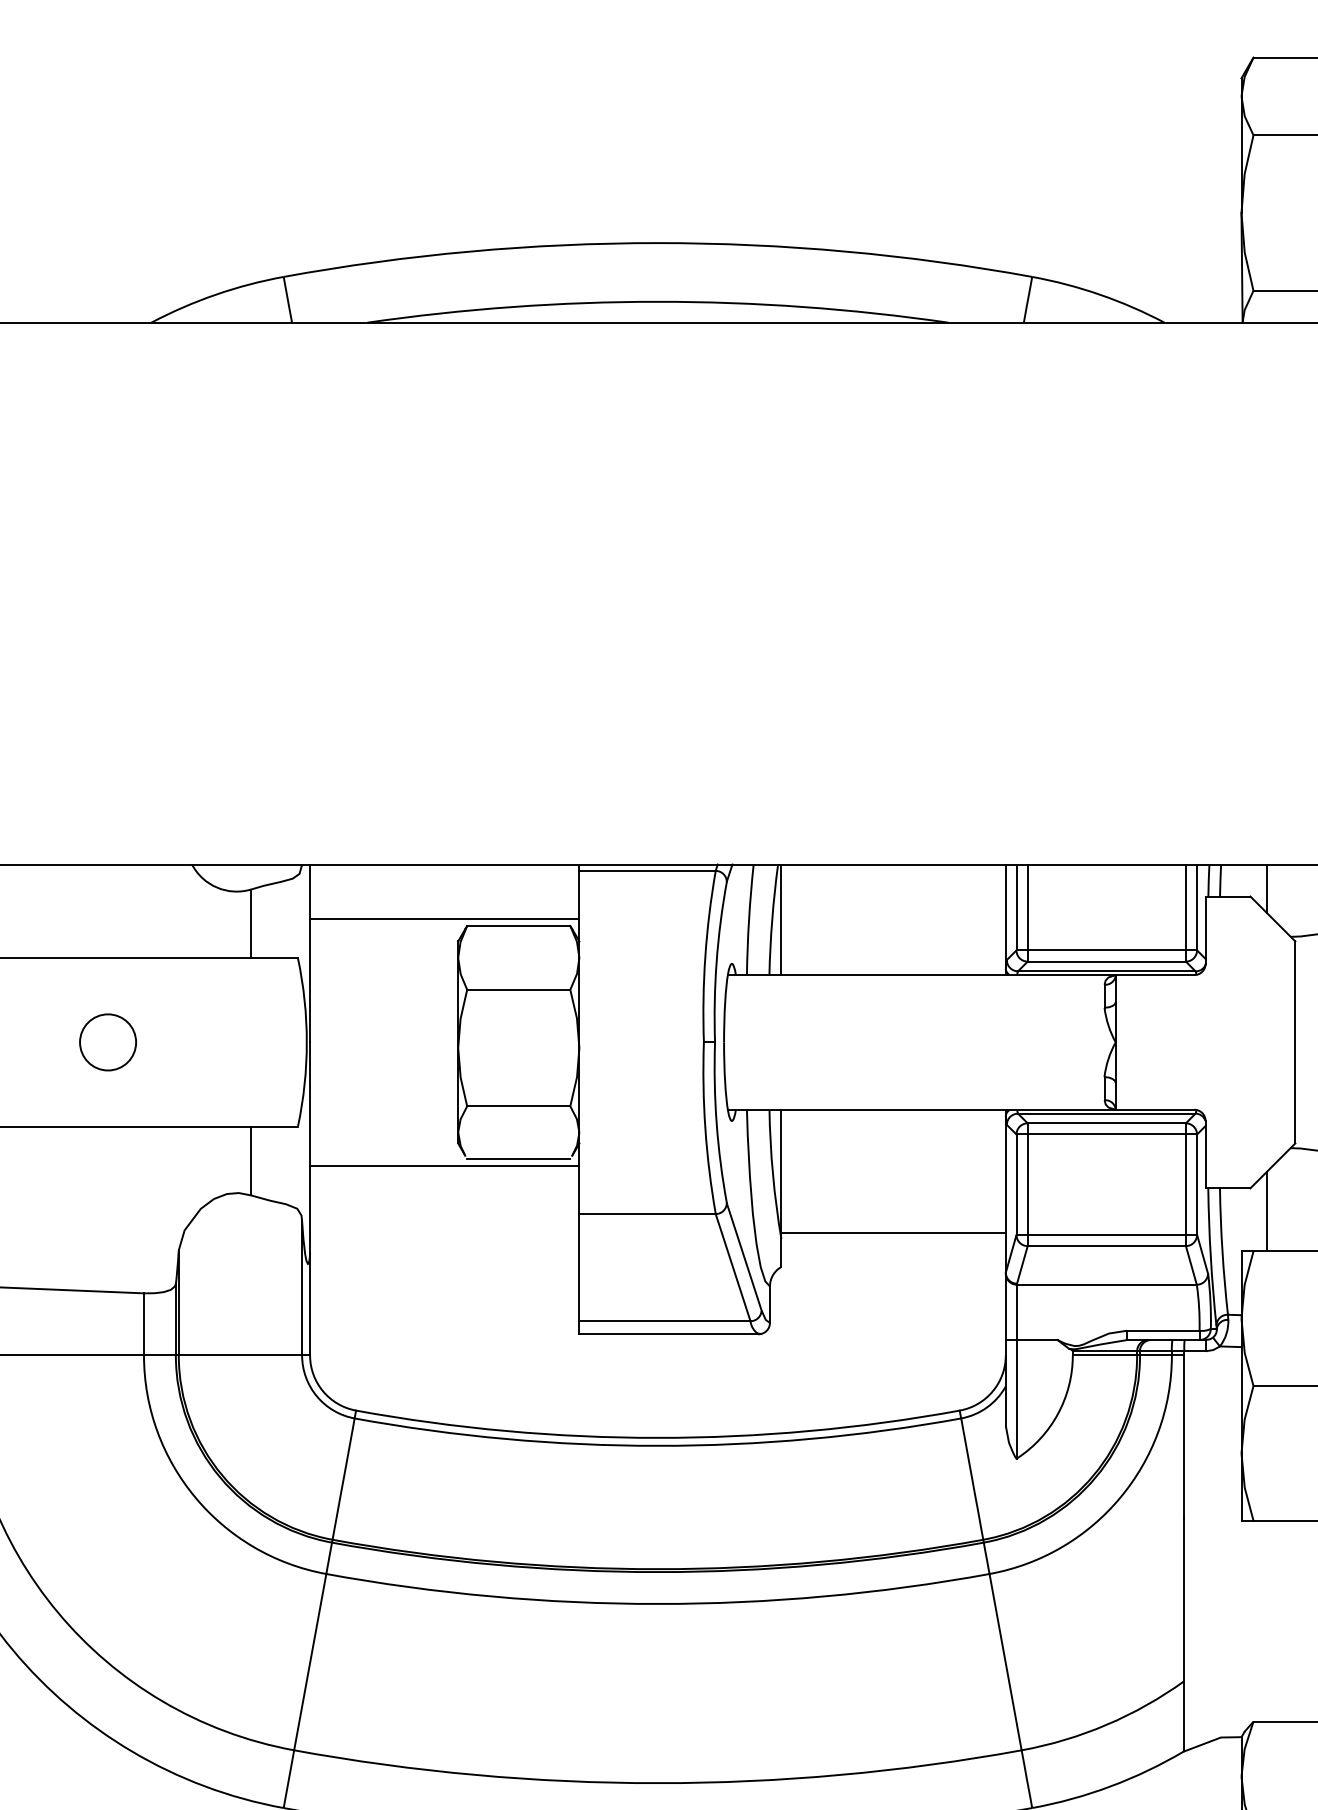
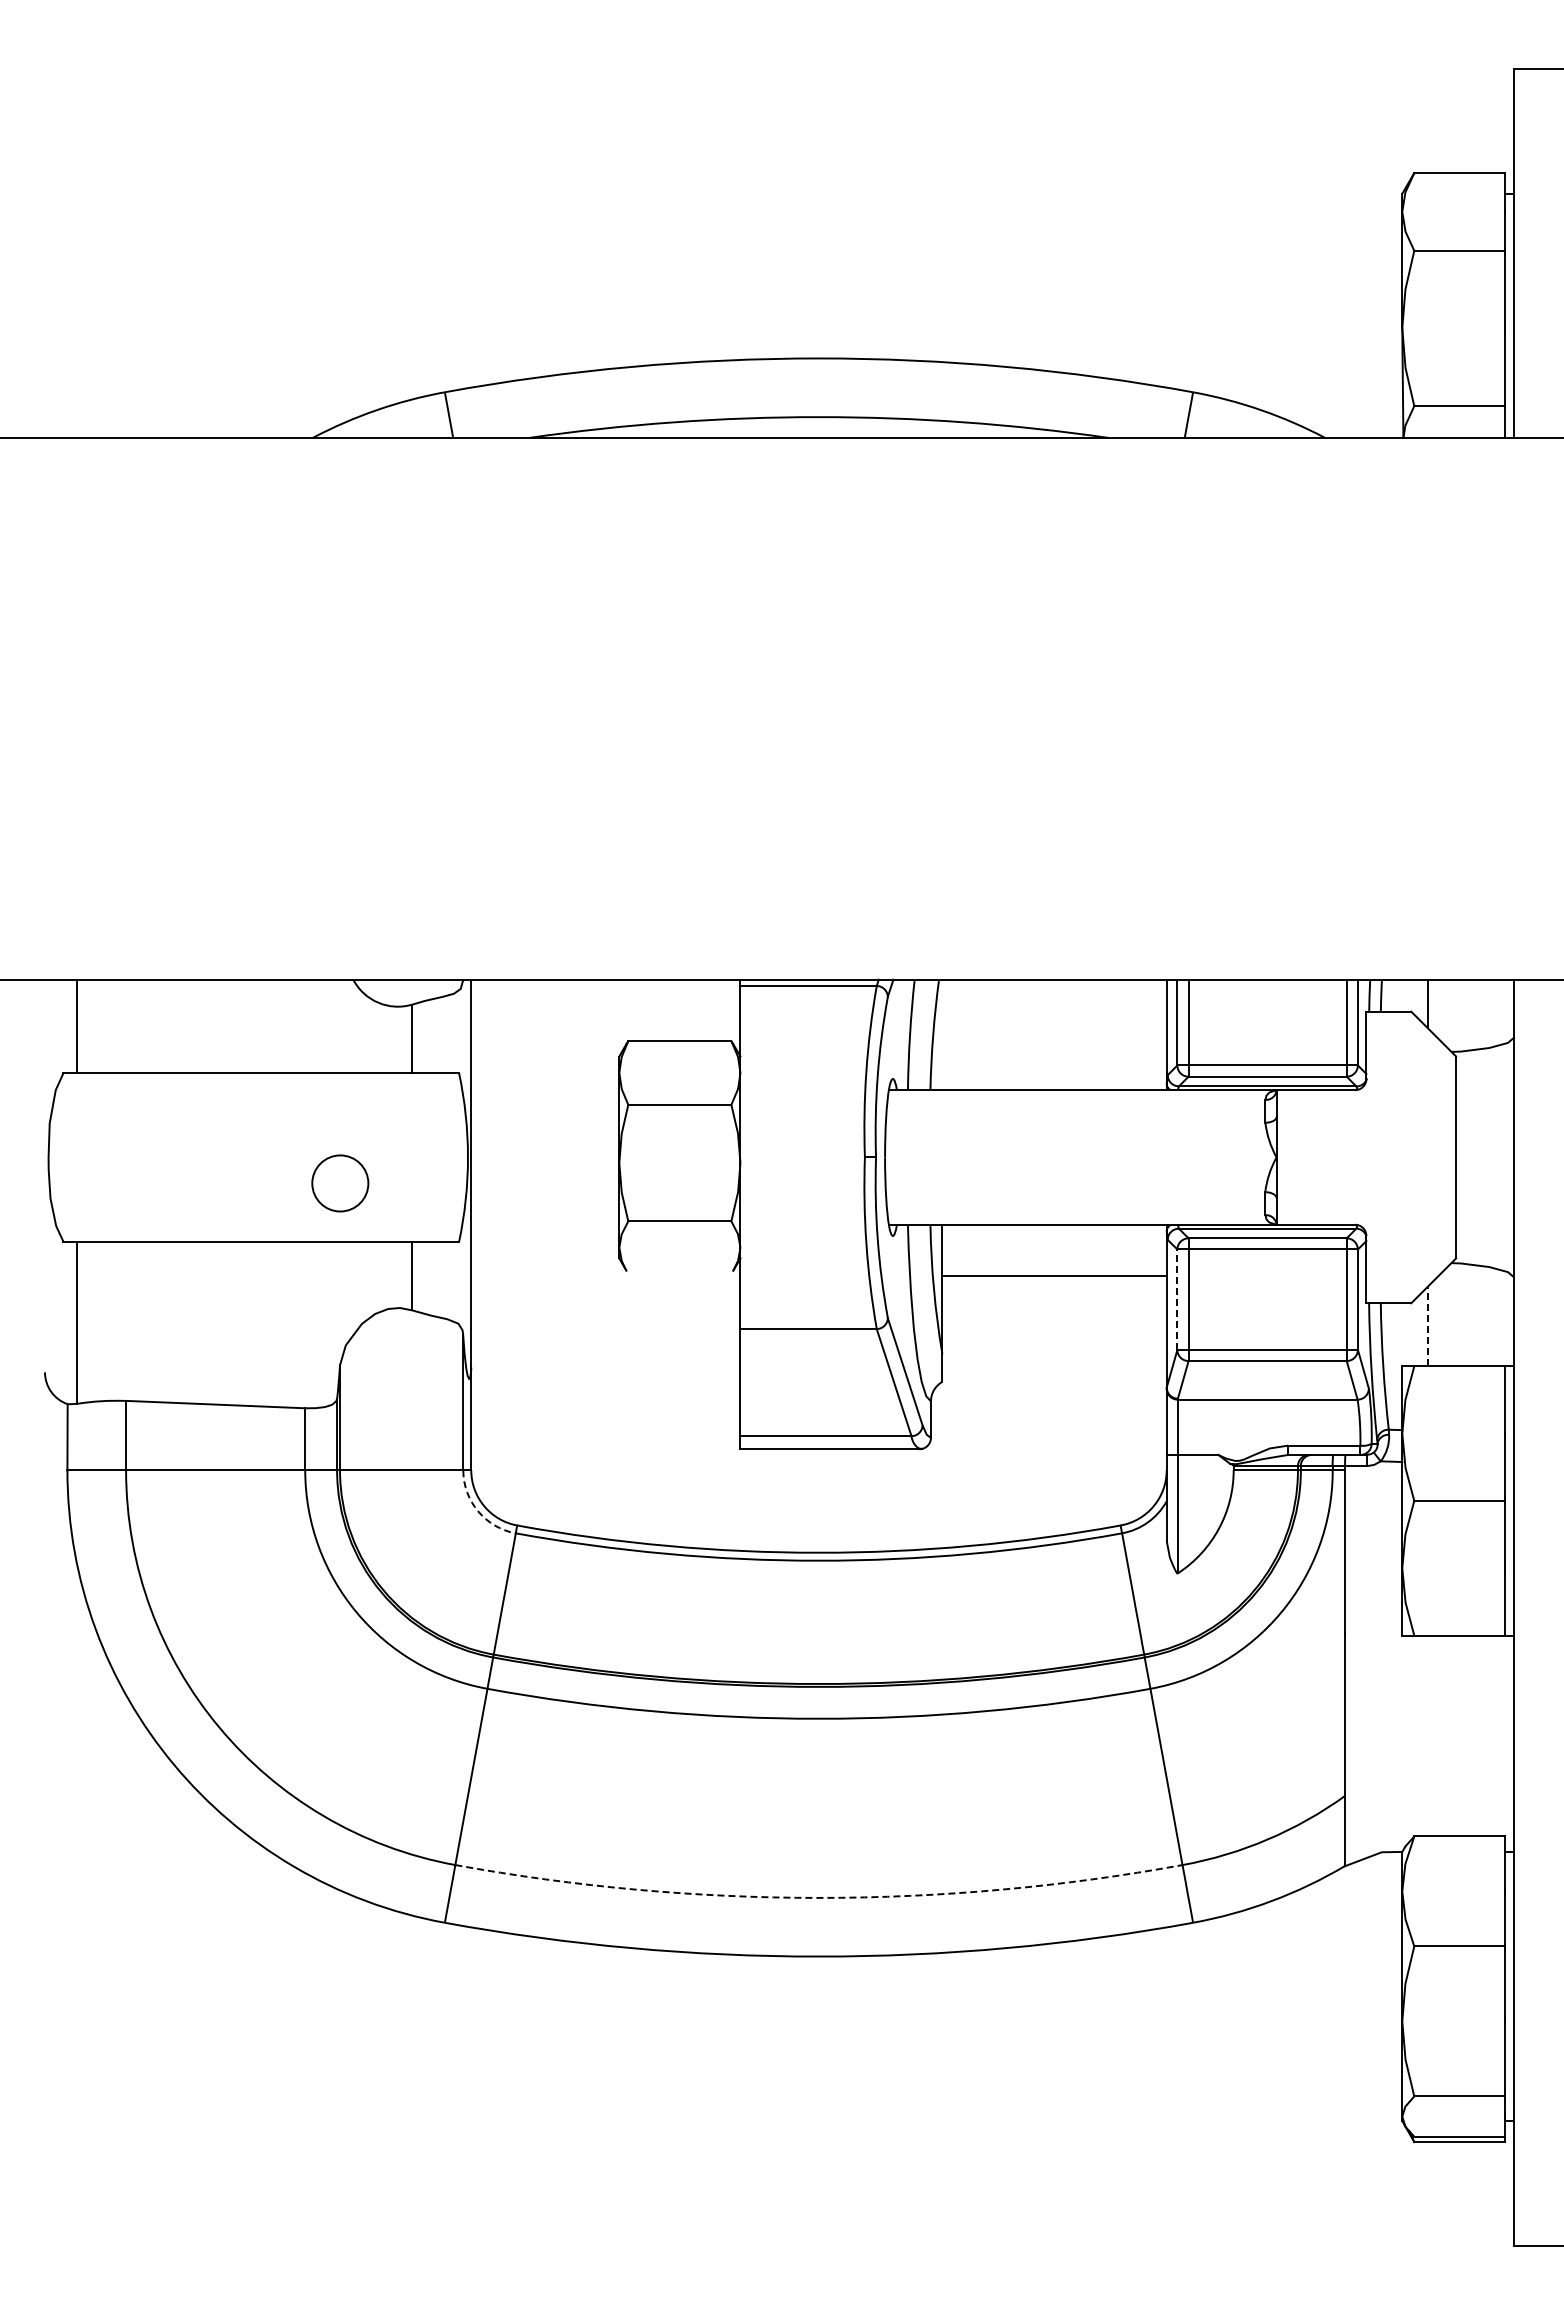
line: (444, 919) -> (605, 1034), removed
line: (781, 919) -> (942, 1034), removed
circle: (108, 1042) -> (340, 1183), moved
line: (518, 1158) -> (679, 1273), removed
line: (444, 1165) -> (605, 1280), removed
line: (1016, 1184) -> (1177, 1299), solid -> dashed
line: (1266, 1211) -> (1427, 1326), solid -> dashed
line: (893, 1233) -> (1054, 1276), moved
arc: (317, 1396) -> (478, 1511), solid -> dashed
arc: (657, 1782) -> (818, 1897), solid -> dashed

